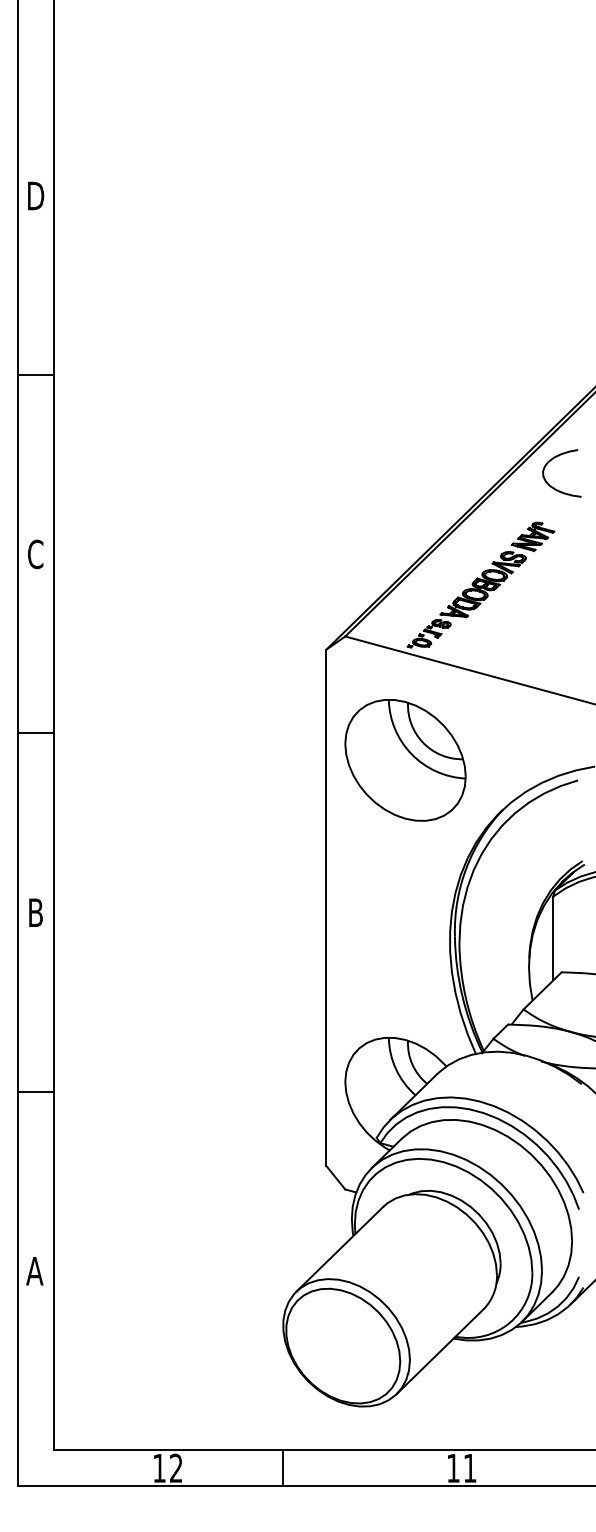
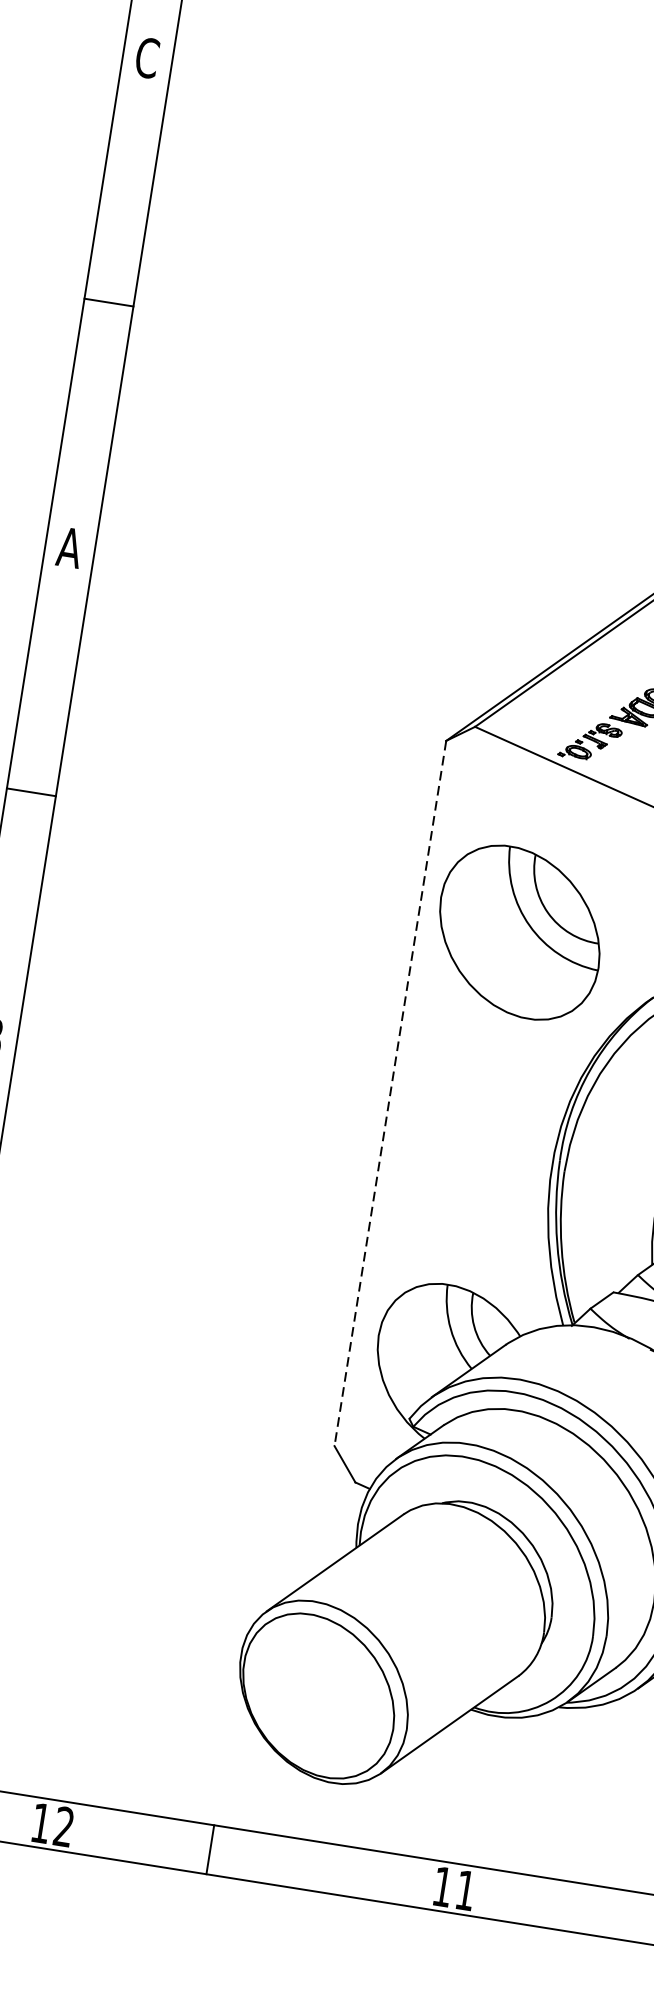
text: (36, 195) -> (148, 57), D -> C
text: (35, 554) -> (69, 547), C -> A
part: (405, 760) -> (519, 932), moved
line: (326, 908) -> (390, 1094), solid -> dashed

